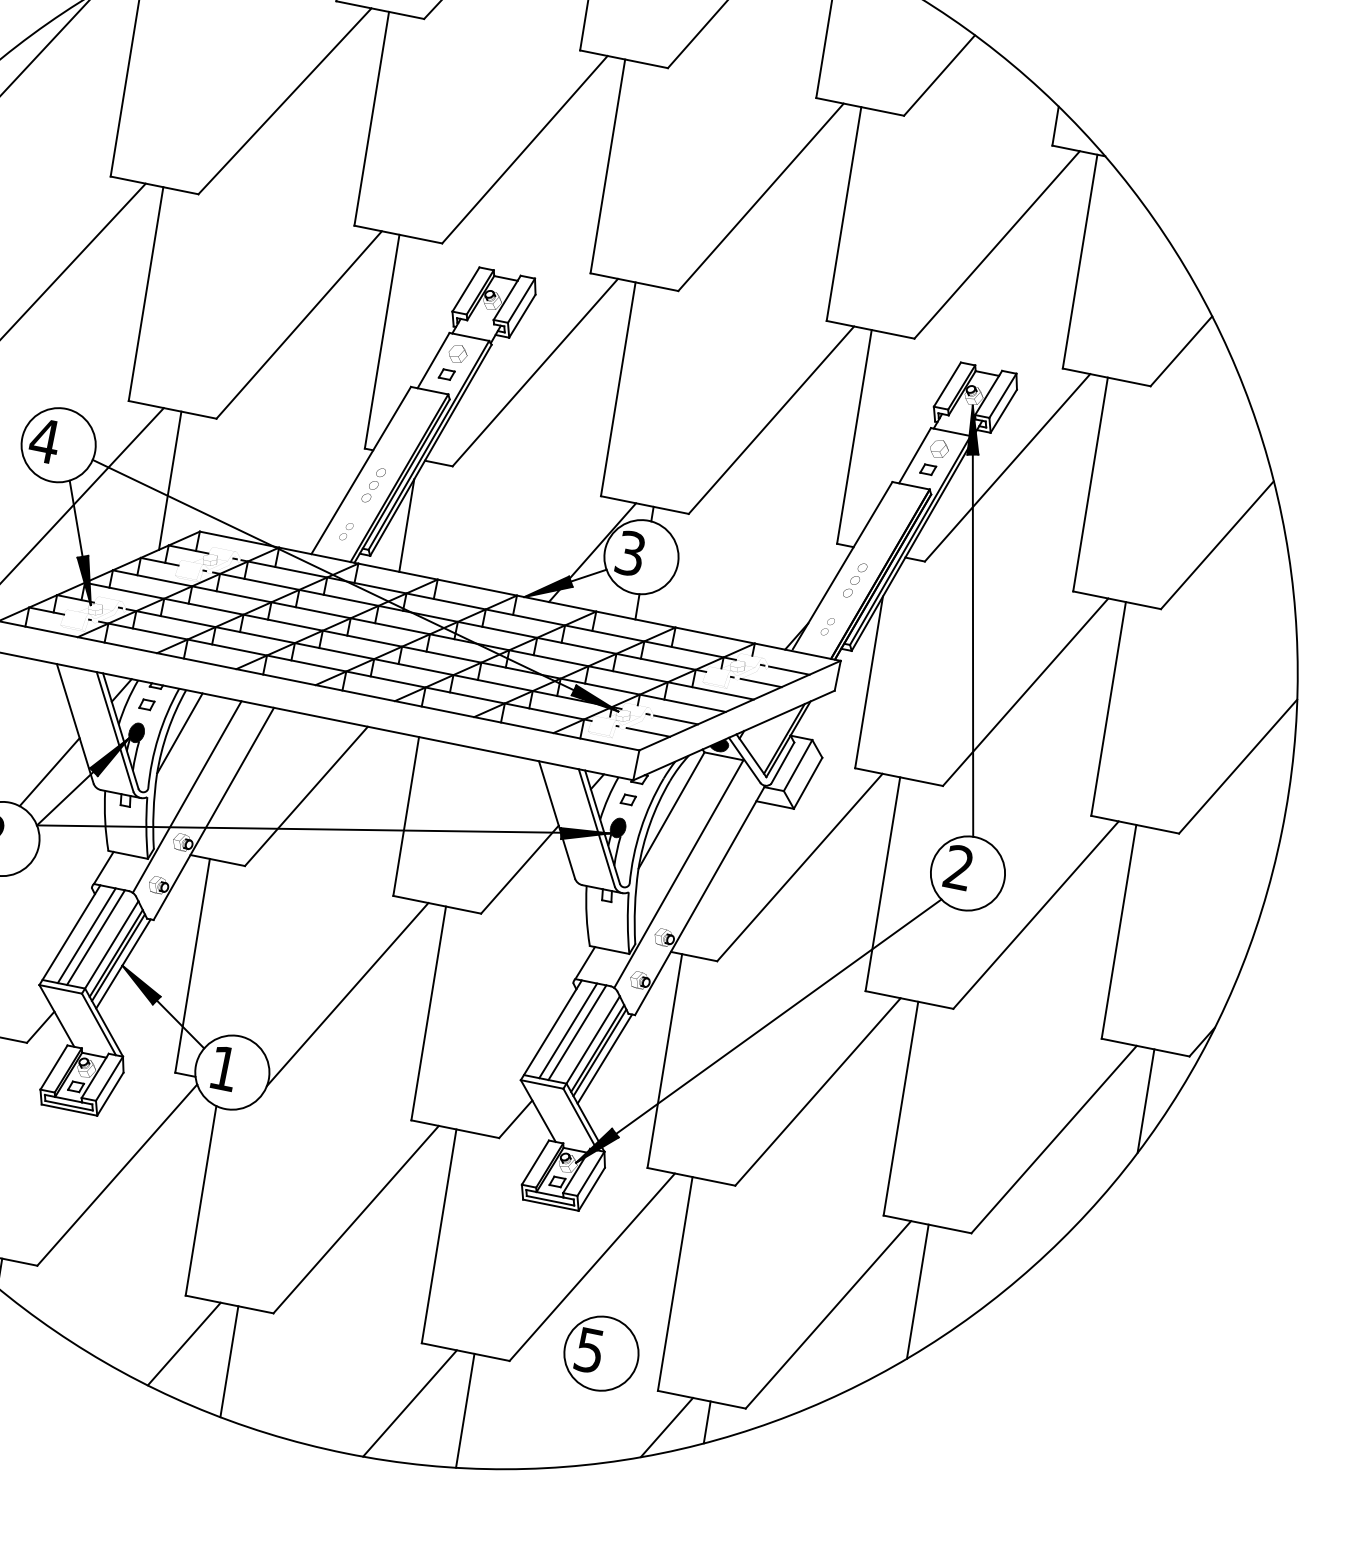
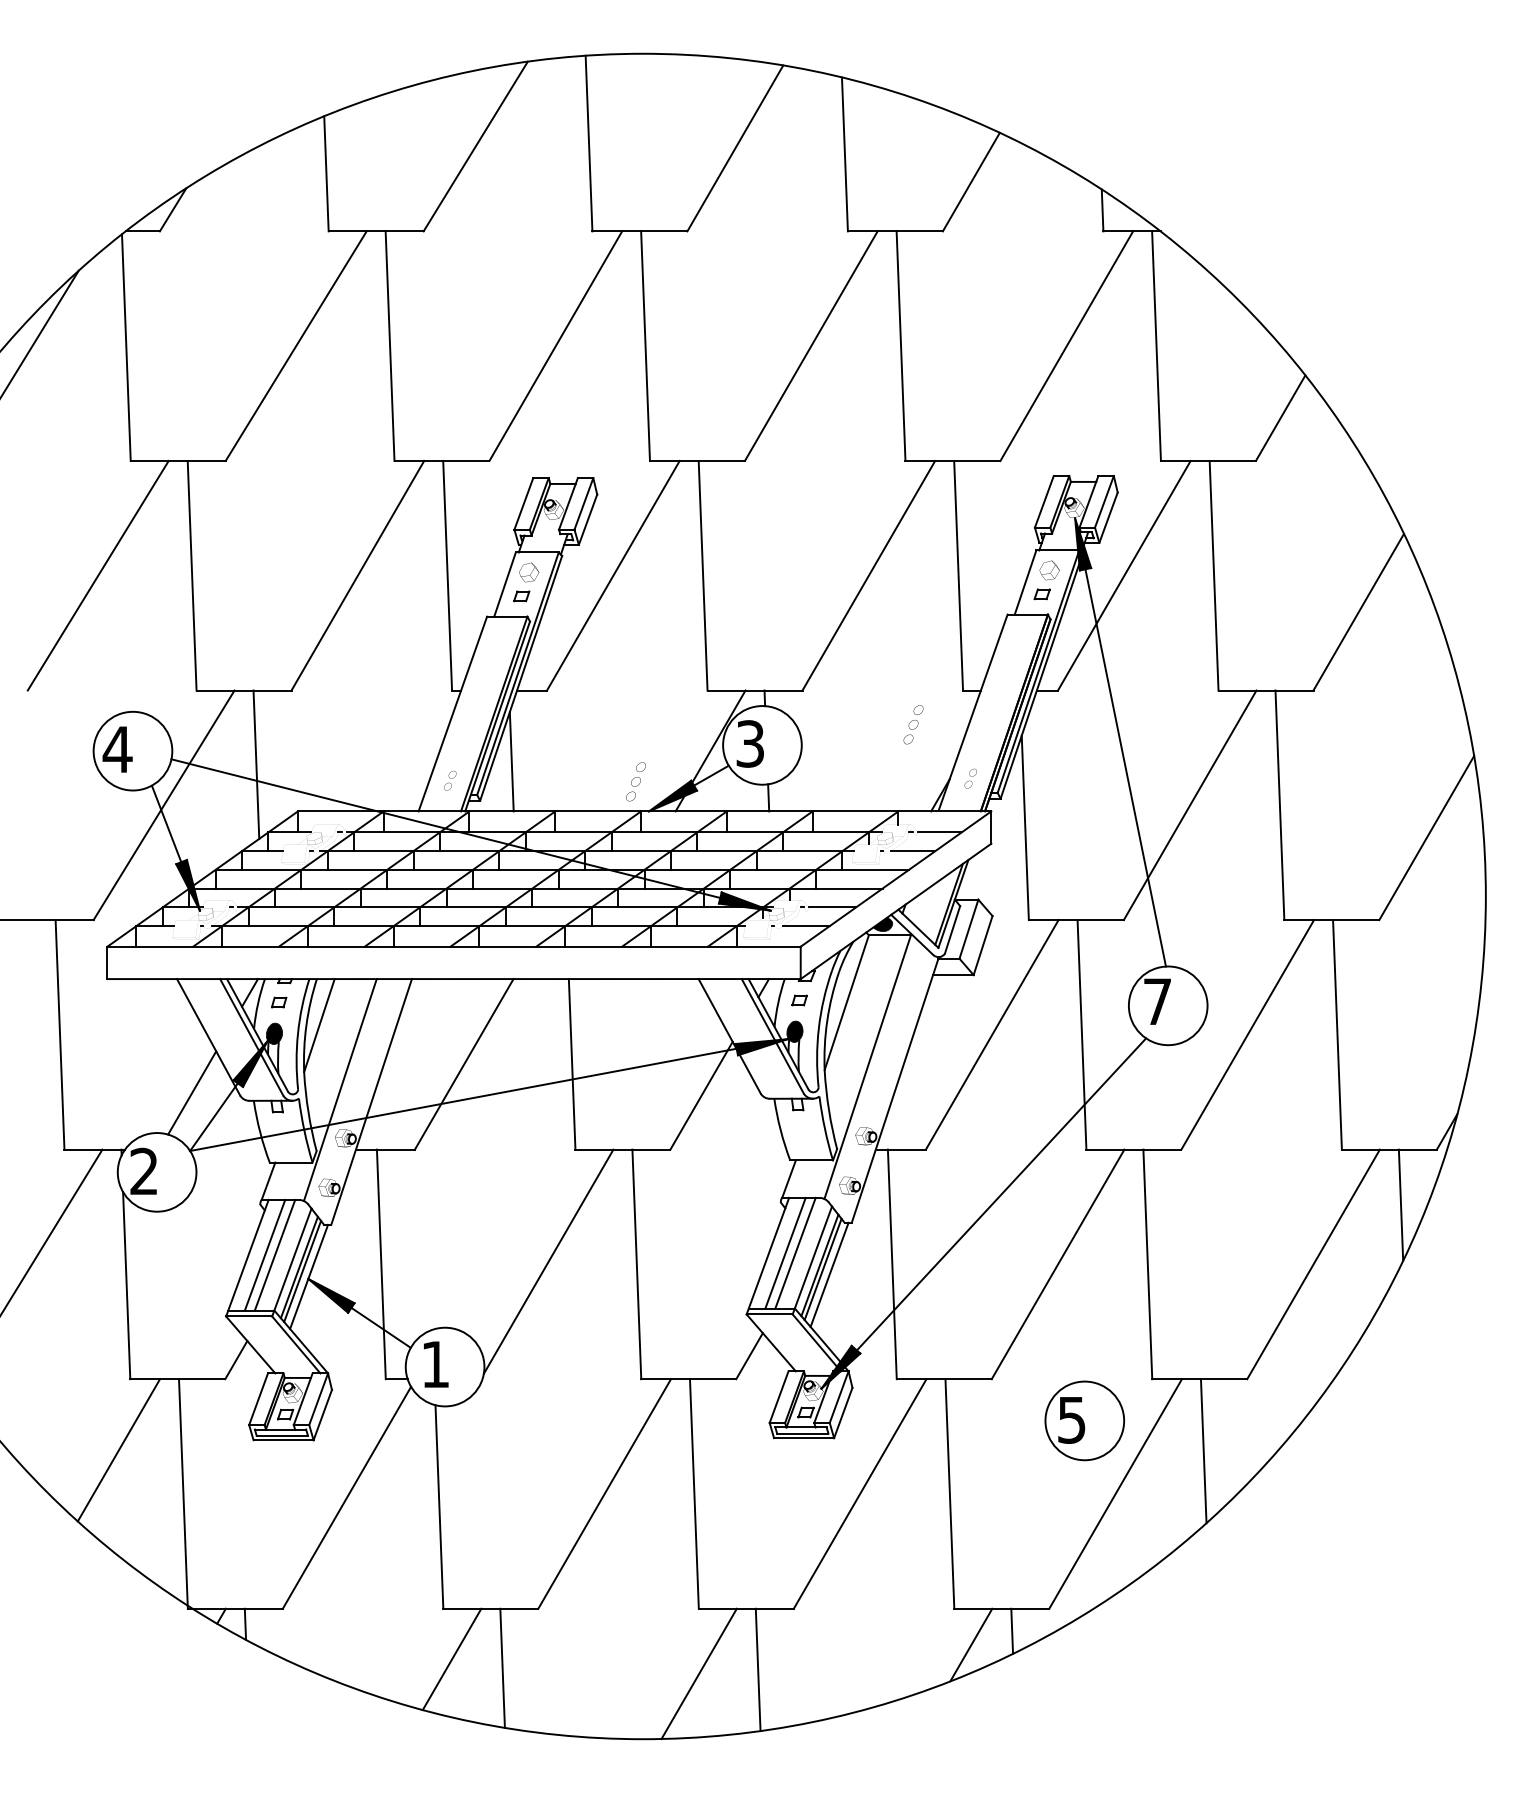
part: (373, 484) -> (635, 781), moved
part: (855, 580) -> (913, 724), moved
text: (957, 867) -> (1156, 1001), 2 -> 7
part: (601, 1353) -> (1084, 1420), moved

